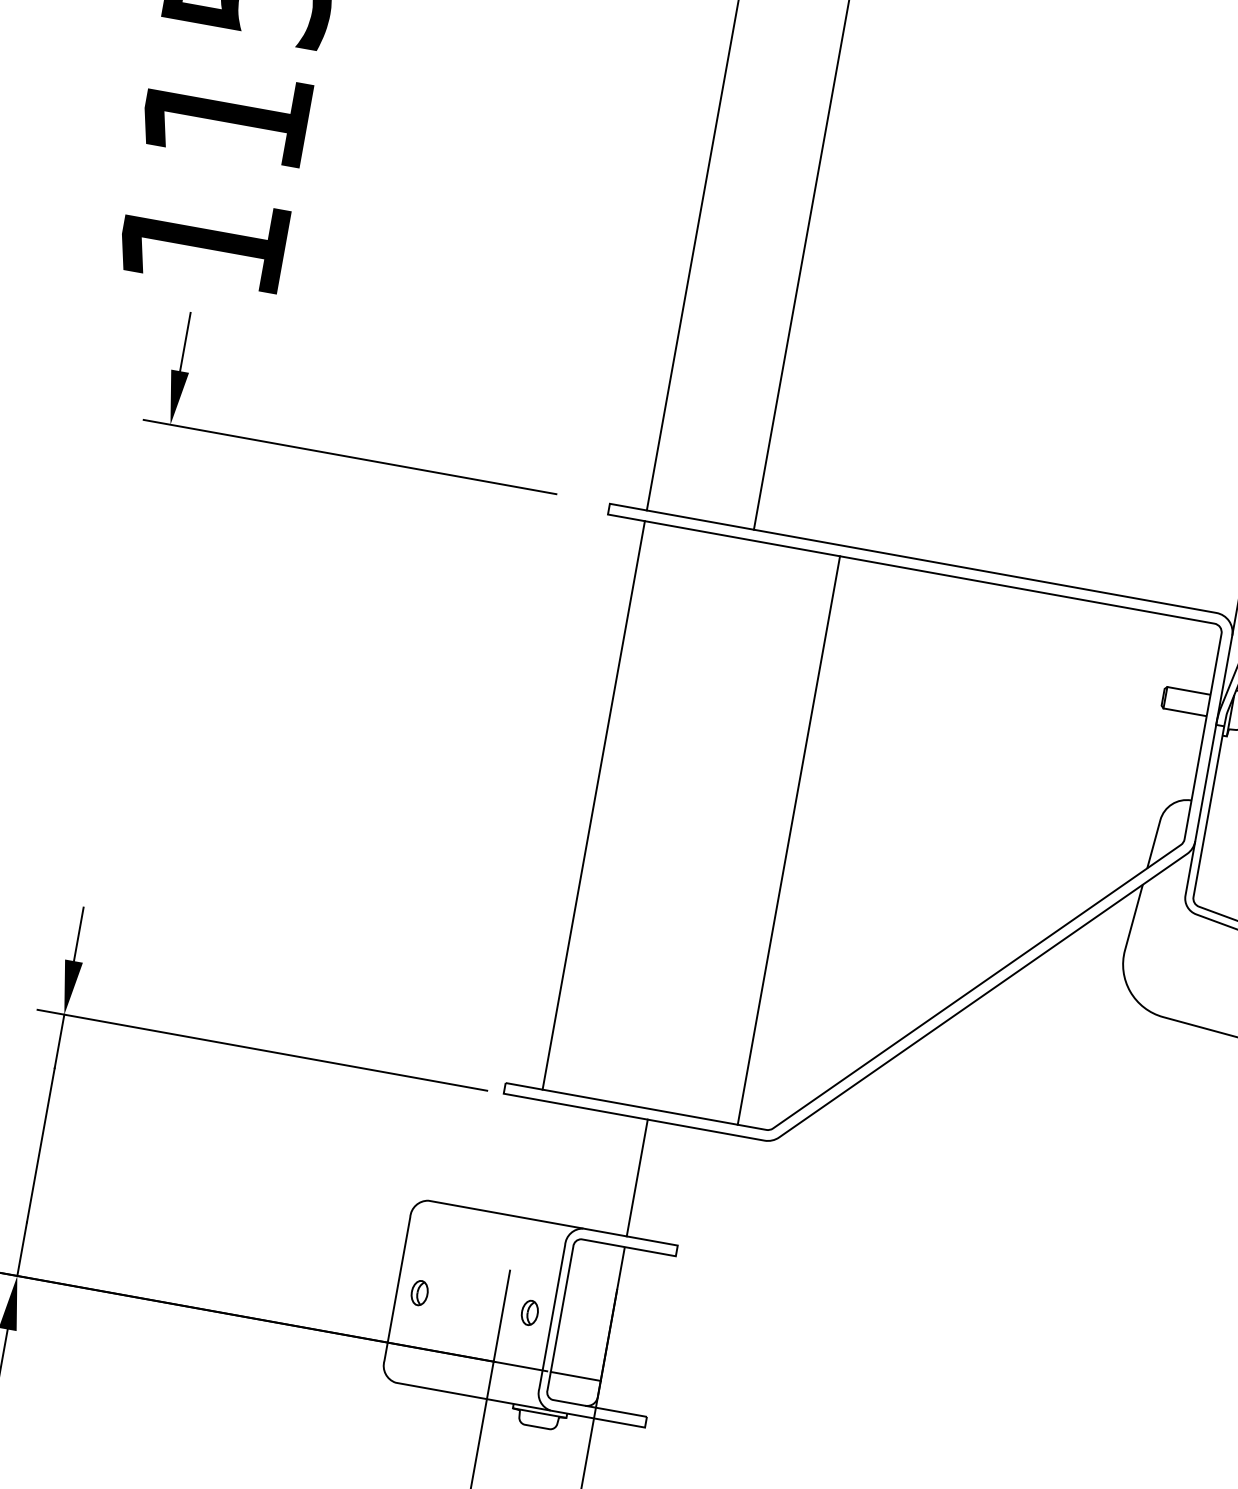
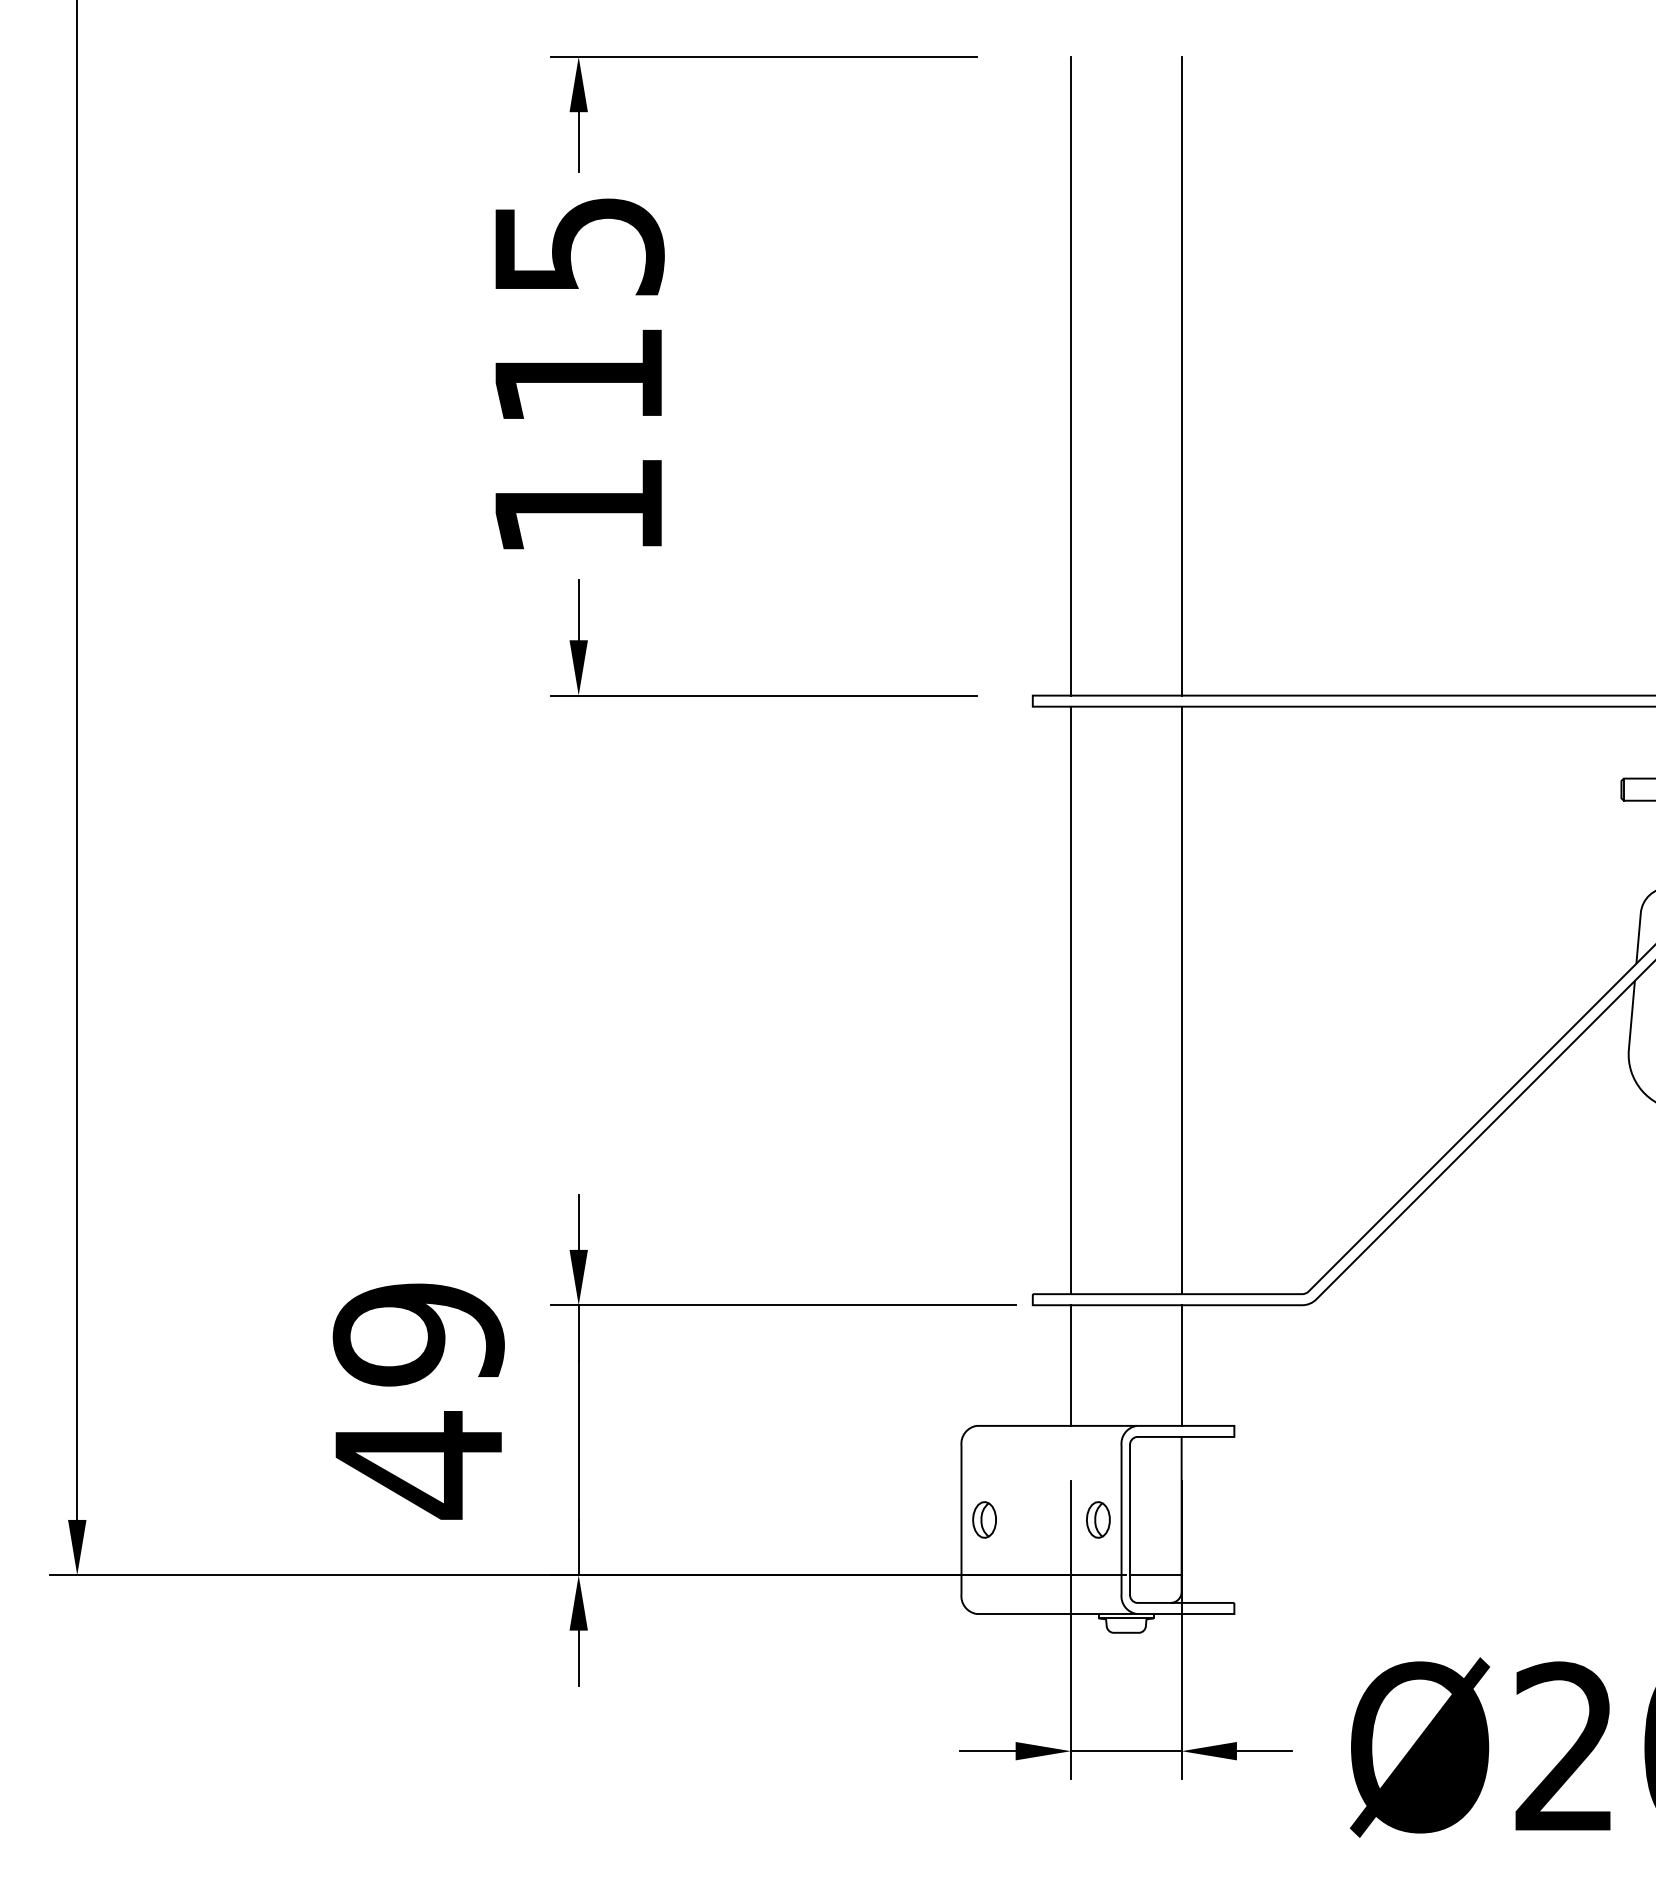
line: (788, 840) -> (1181, 1000), moved
line: (529, 1158) -> (1070, 1365), added
part: (419, 1292) -> (984, 1519), size x1.43
part: (530, 1312) -> (1098, 1519), size x1.43

